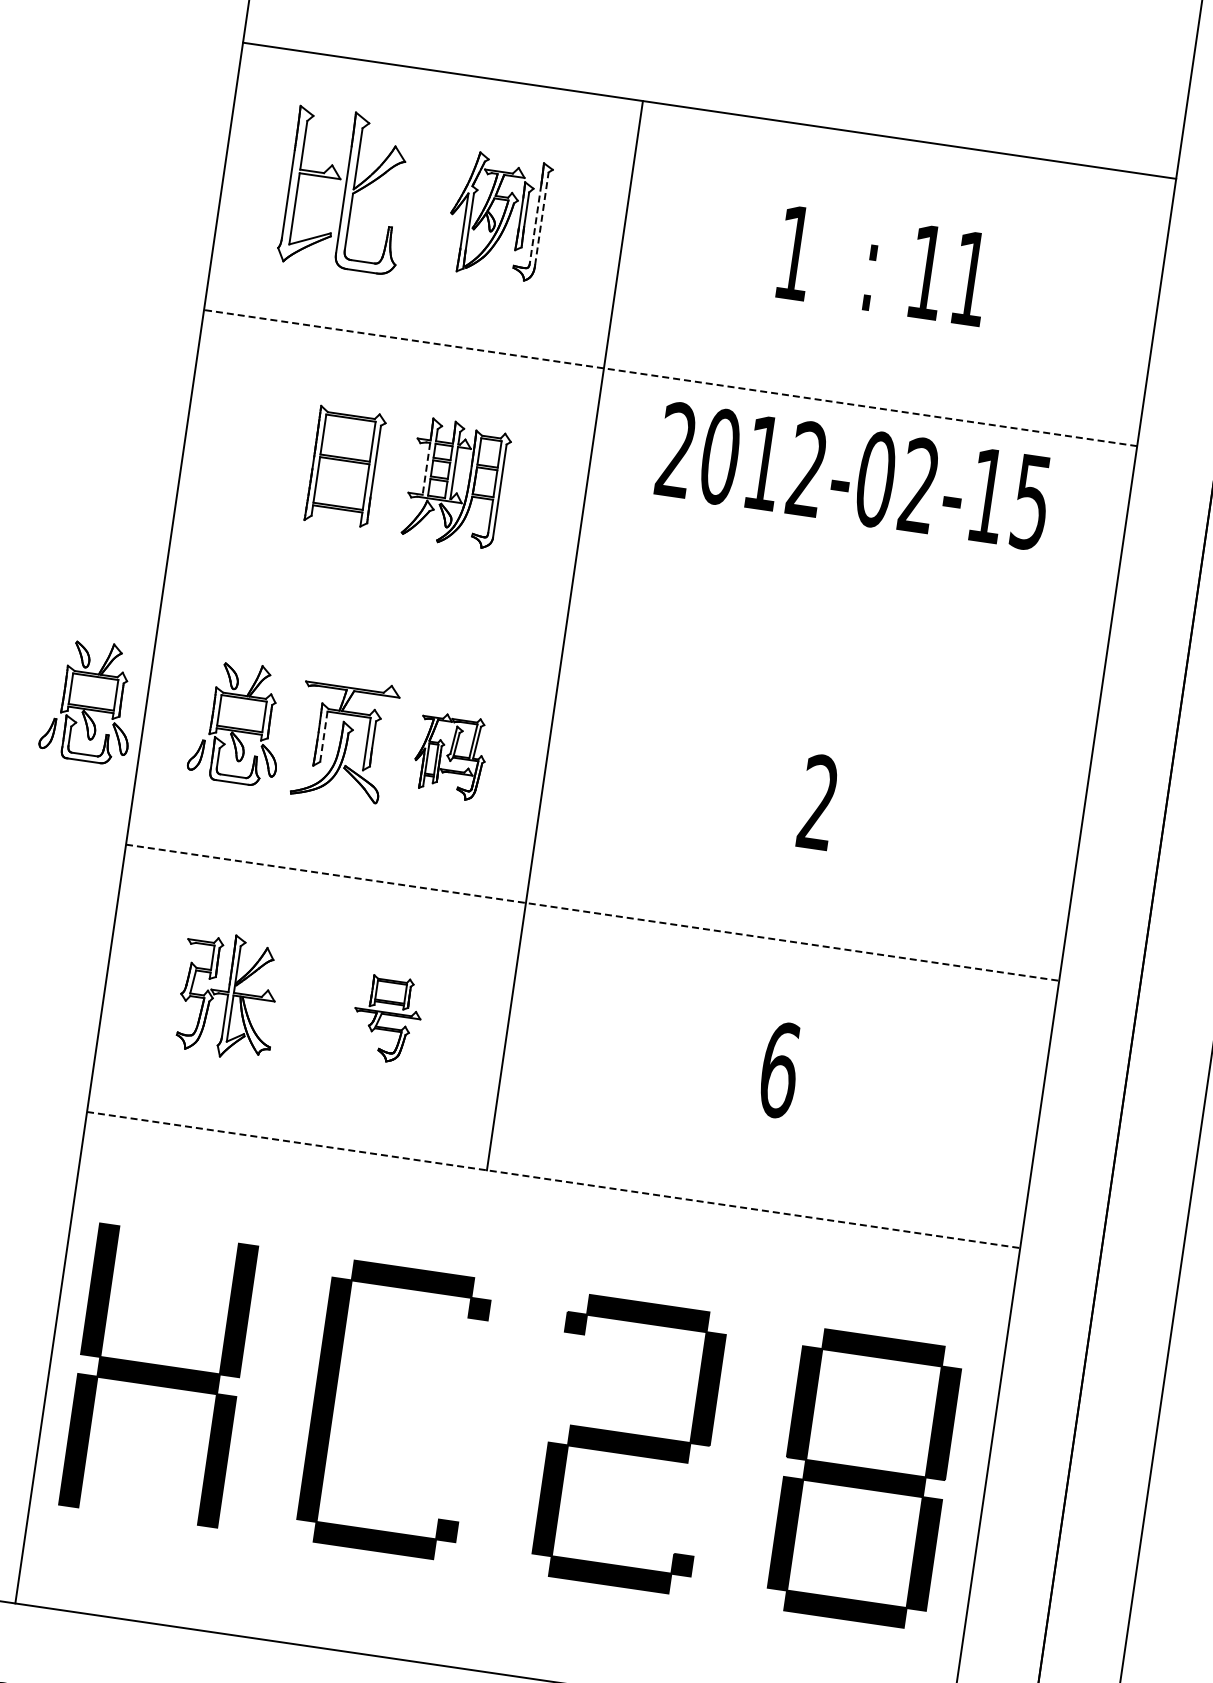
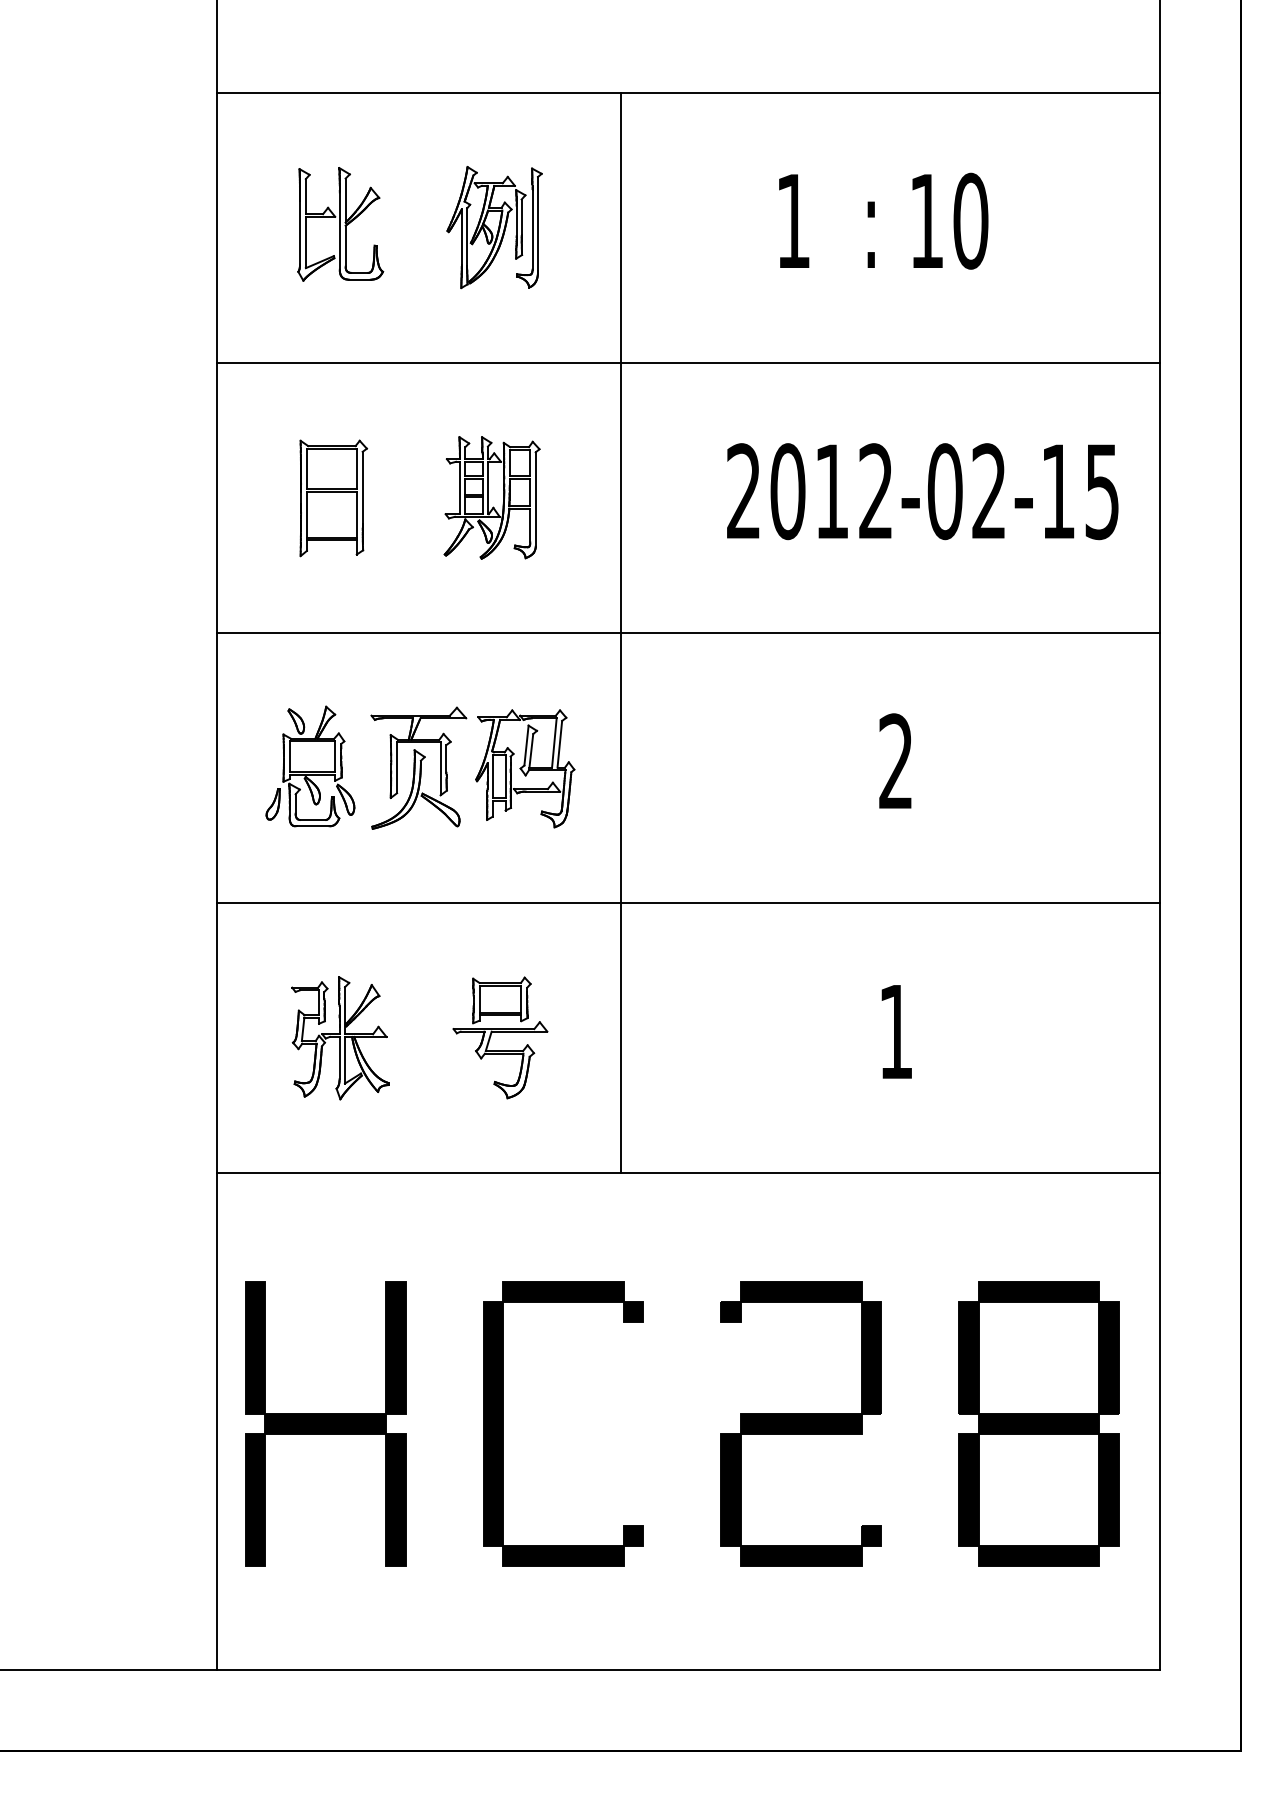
part: (346, 190) -> (340, 224), size x0.71
line: (542, 218) -> (538, 223), dashed -> solid
line: (535, 223) -> (532, 229), dashed -> solid
text: (970, 277) -> (970, 220), 11 -> 10
line: (670, 377) -> (688, 362), dashed -> solid
part: (345, 467) -> (333, 498), moved
line: (425, 469) -> (459, 488), dashed -> solid
text: (853, 476) -> (922, 491), moved
line: (630, 645) -> (687, 633), added
part: (89, 701) -> (160, 766), removed
line: (324, 736) -> (397, 767), dashed -> solid
part: (450, 755) -> (525, 768), size x1.43
line: (592, 913) -> (688, 903), dashed -> solid
part: (387, 1018) -> (500, 1037), size x1.43
text: (780, 1069) -> (896, 1031), 6 -> 1
line: (553, 1180) -> (688, 1173), dashed -> solid

